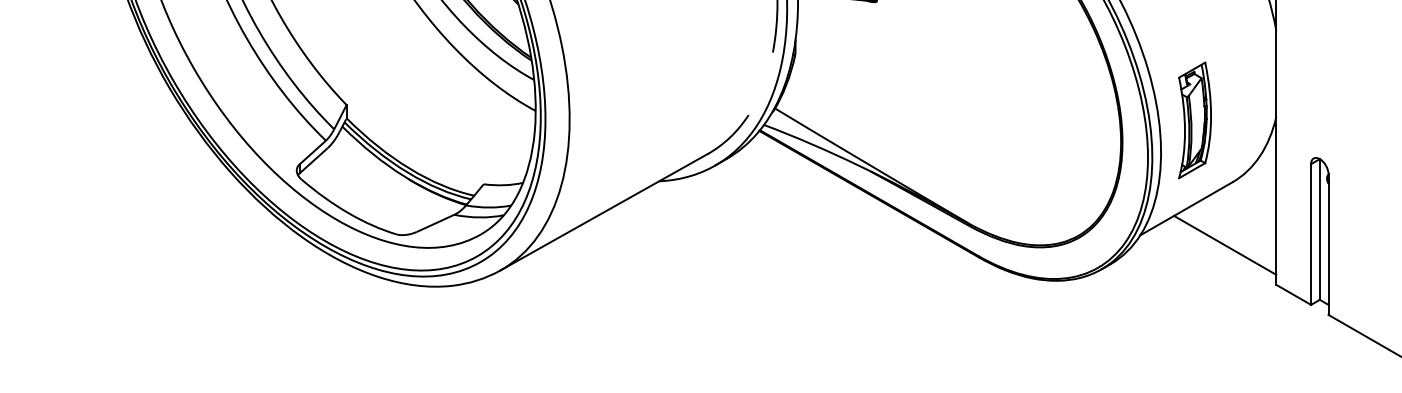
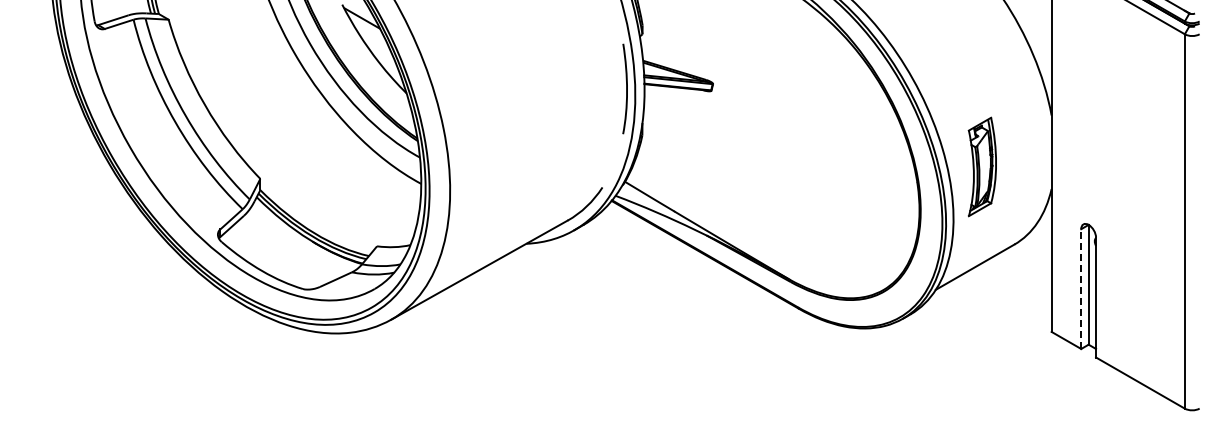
part: (1193, 119) -> (981, 166), moved
line: (1311, 235) -> (1081, 289), solid -> dashed
line: (1224, 245) -> (1007, 298), removed

